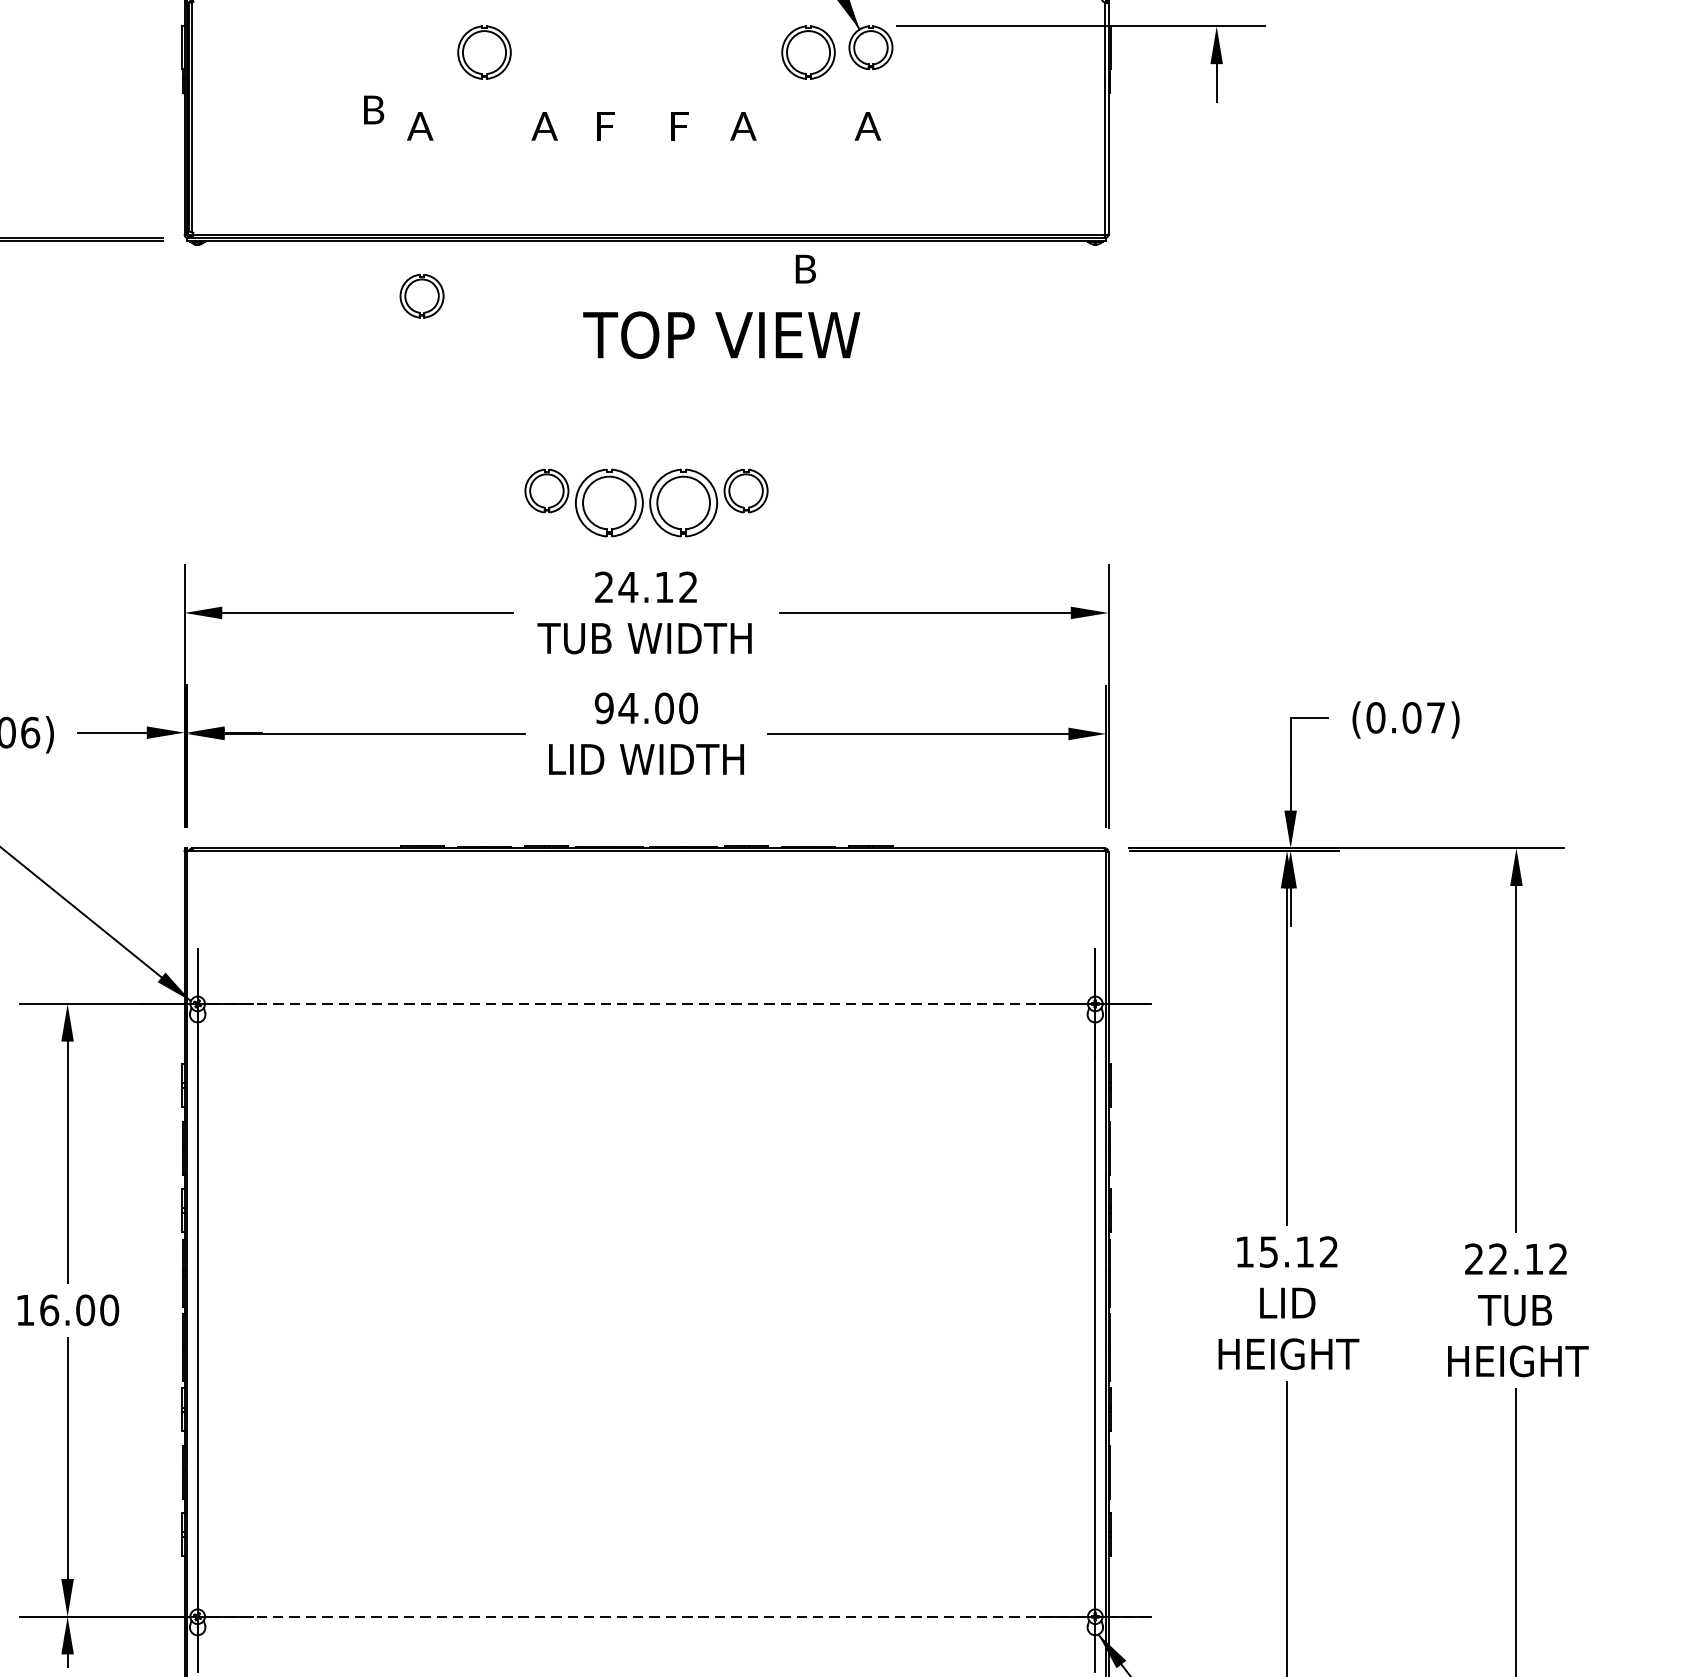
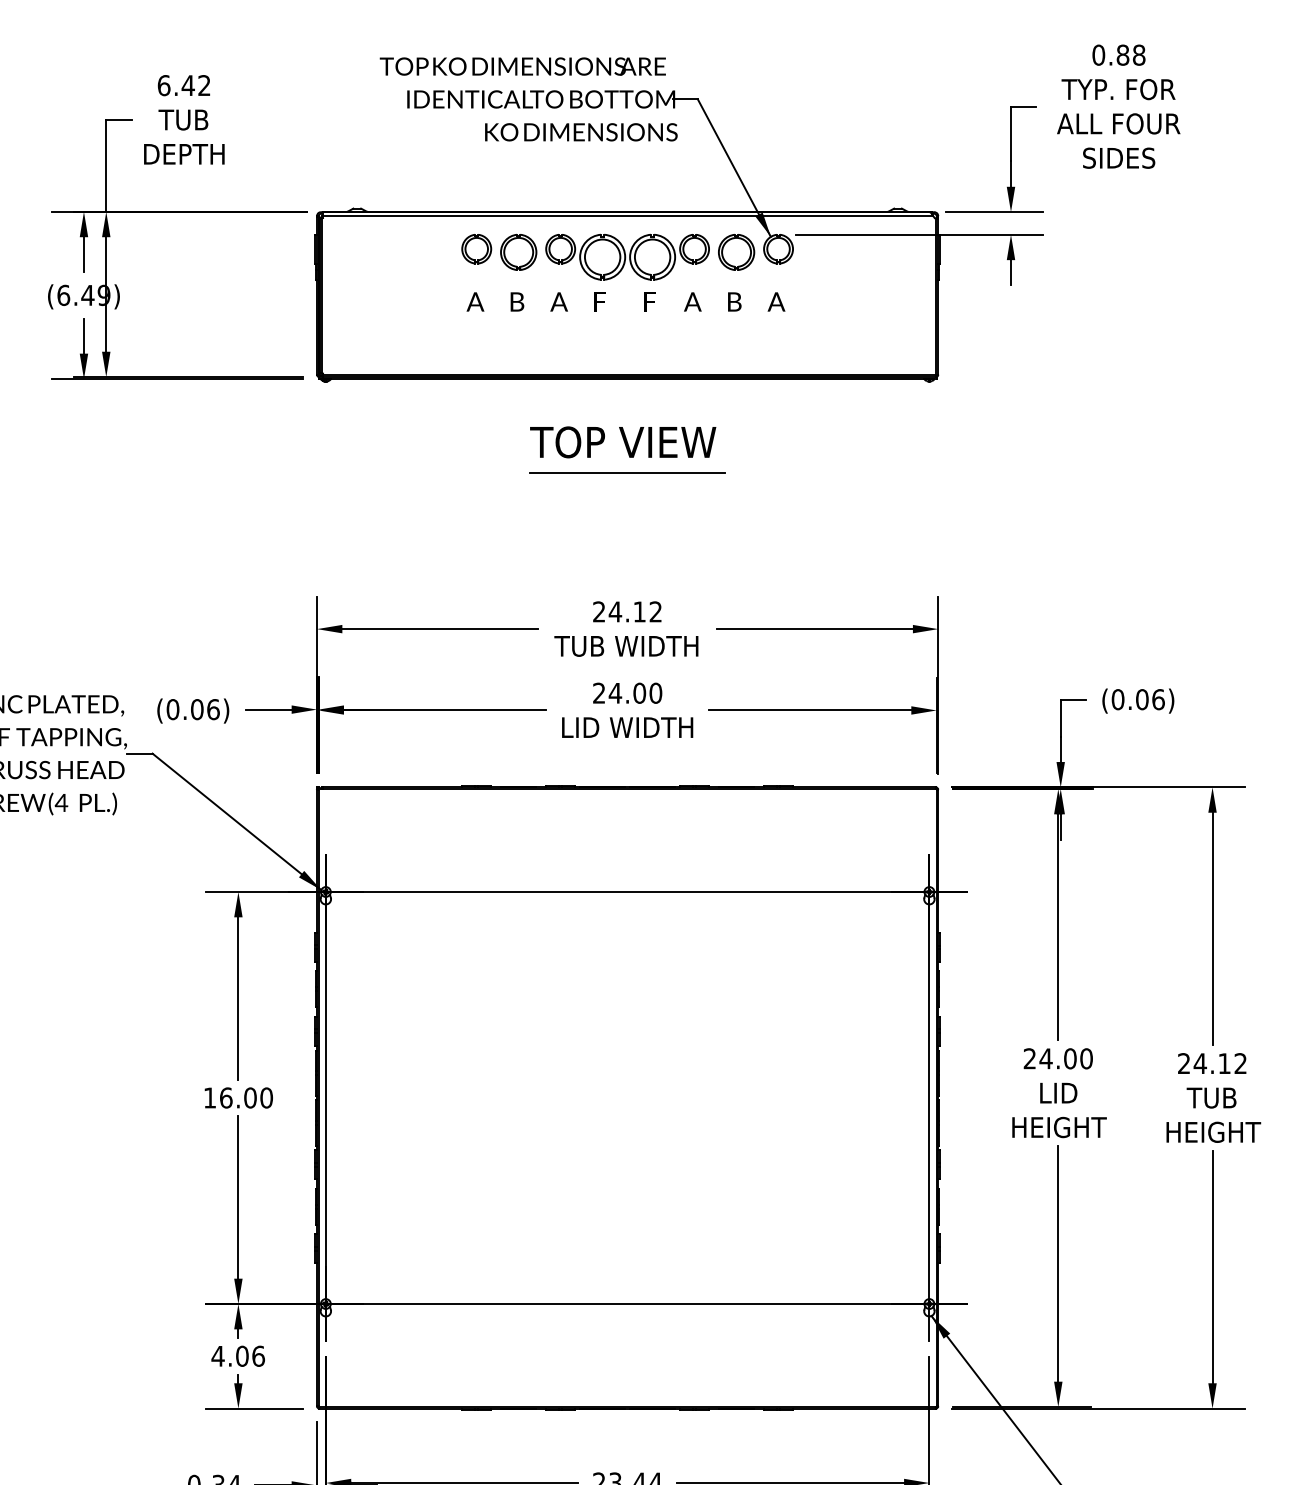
text: (374, 109) -> (517, 301), moved
text: (805, 268) -> (734, 301), moved
part: (421, 296) -> (476, 249), moved
text: (722, 335) -> (623, 442), moved
line: (646, 379) -> (627, 472), added
part: (646, 501) -> (627, 256), moved
text: (603, 707) -> (598, 692), 94.00 -> 24.00
text: (1436, 717) -> (1158, 699), (0.07) -> (0.06)
line: (646, 1004) -> (627, 892), dashed -> solid
text: (1285, 1251) -> (1057, 1058), 15.12 -> 24.00
text: (1497, 1258) -> (1199, 1063), 22.12 -> 24.12
line: (646, 1617) -> (627, 1304), dashed -> solid

